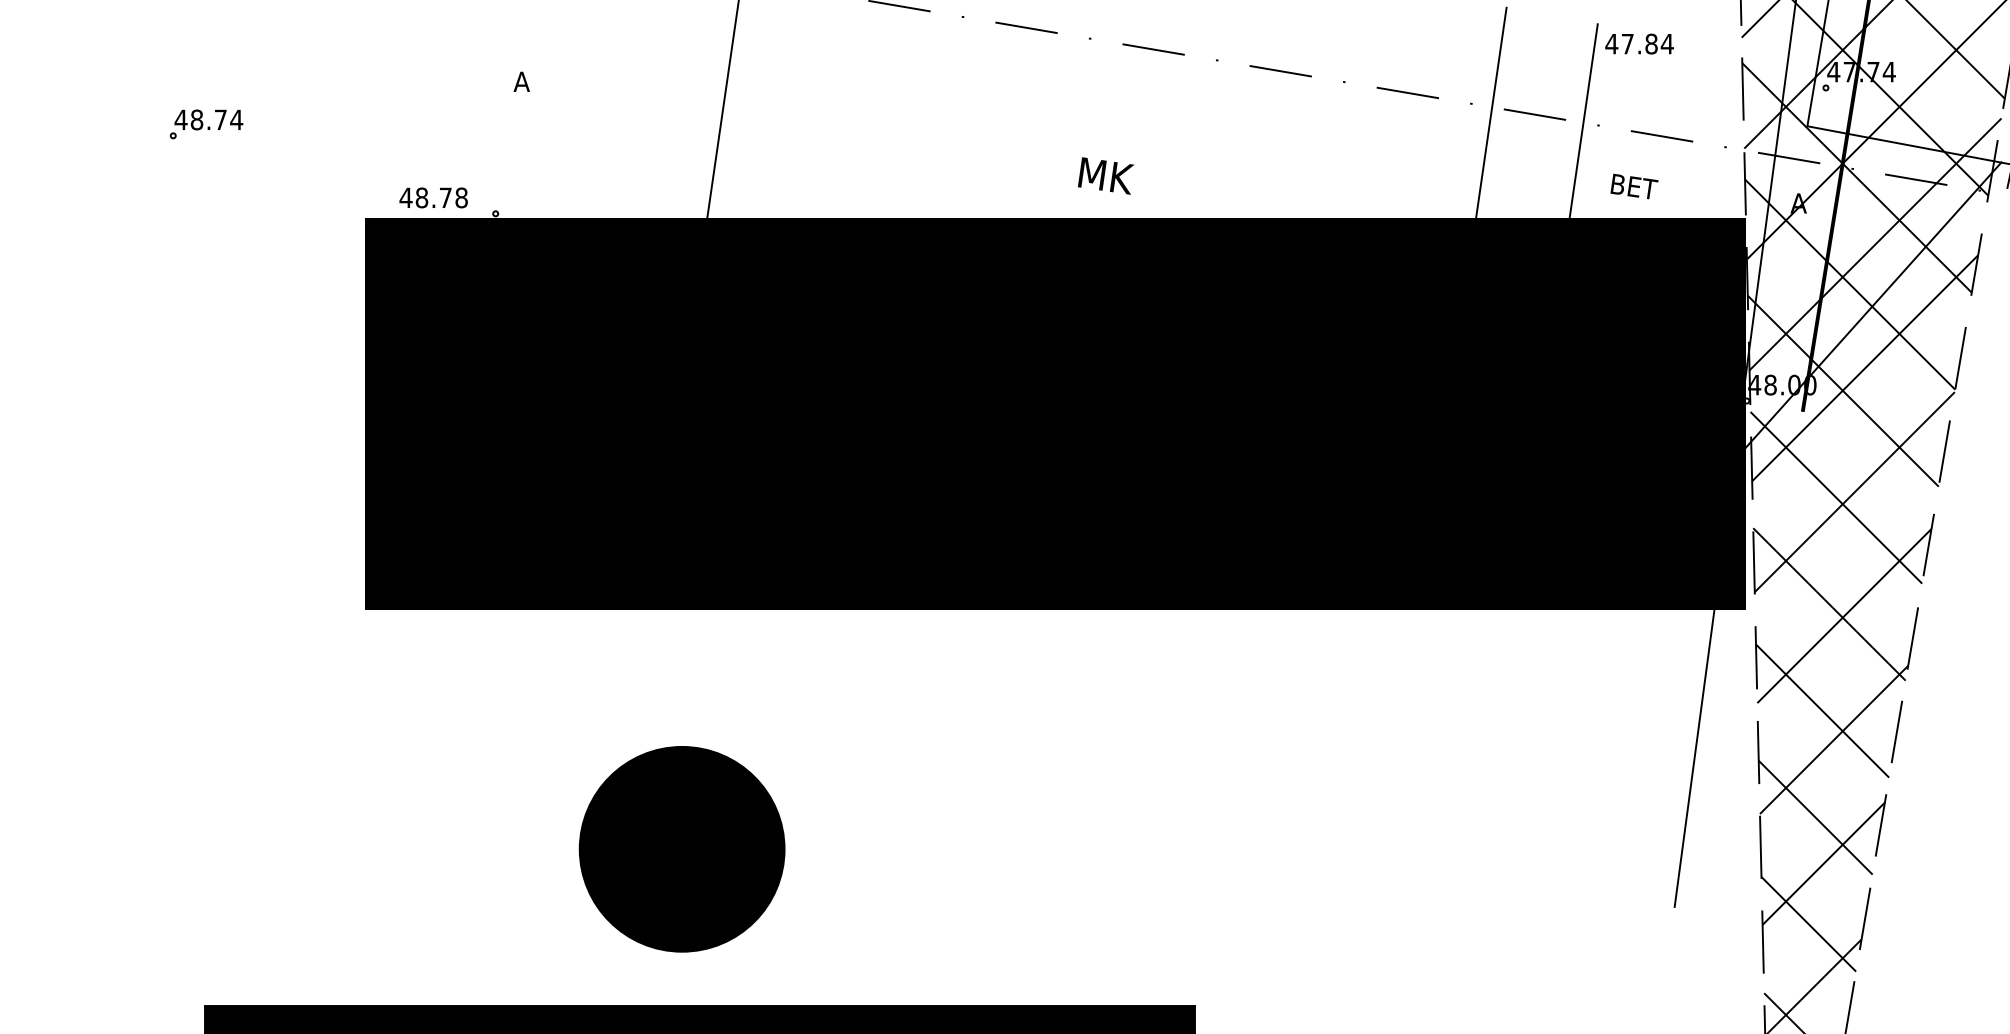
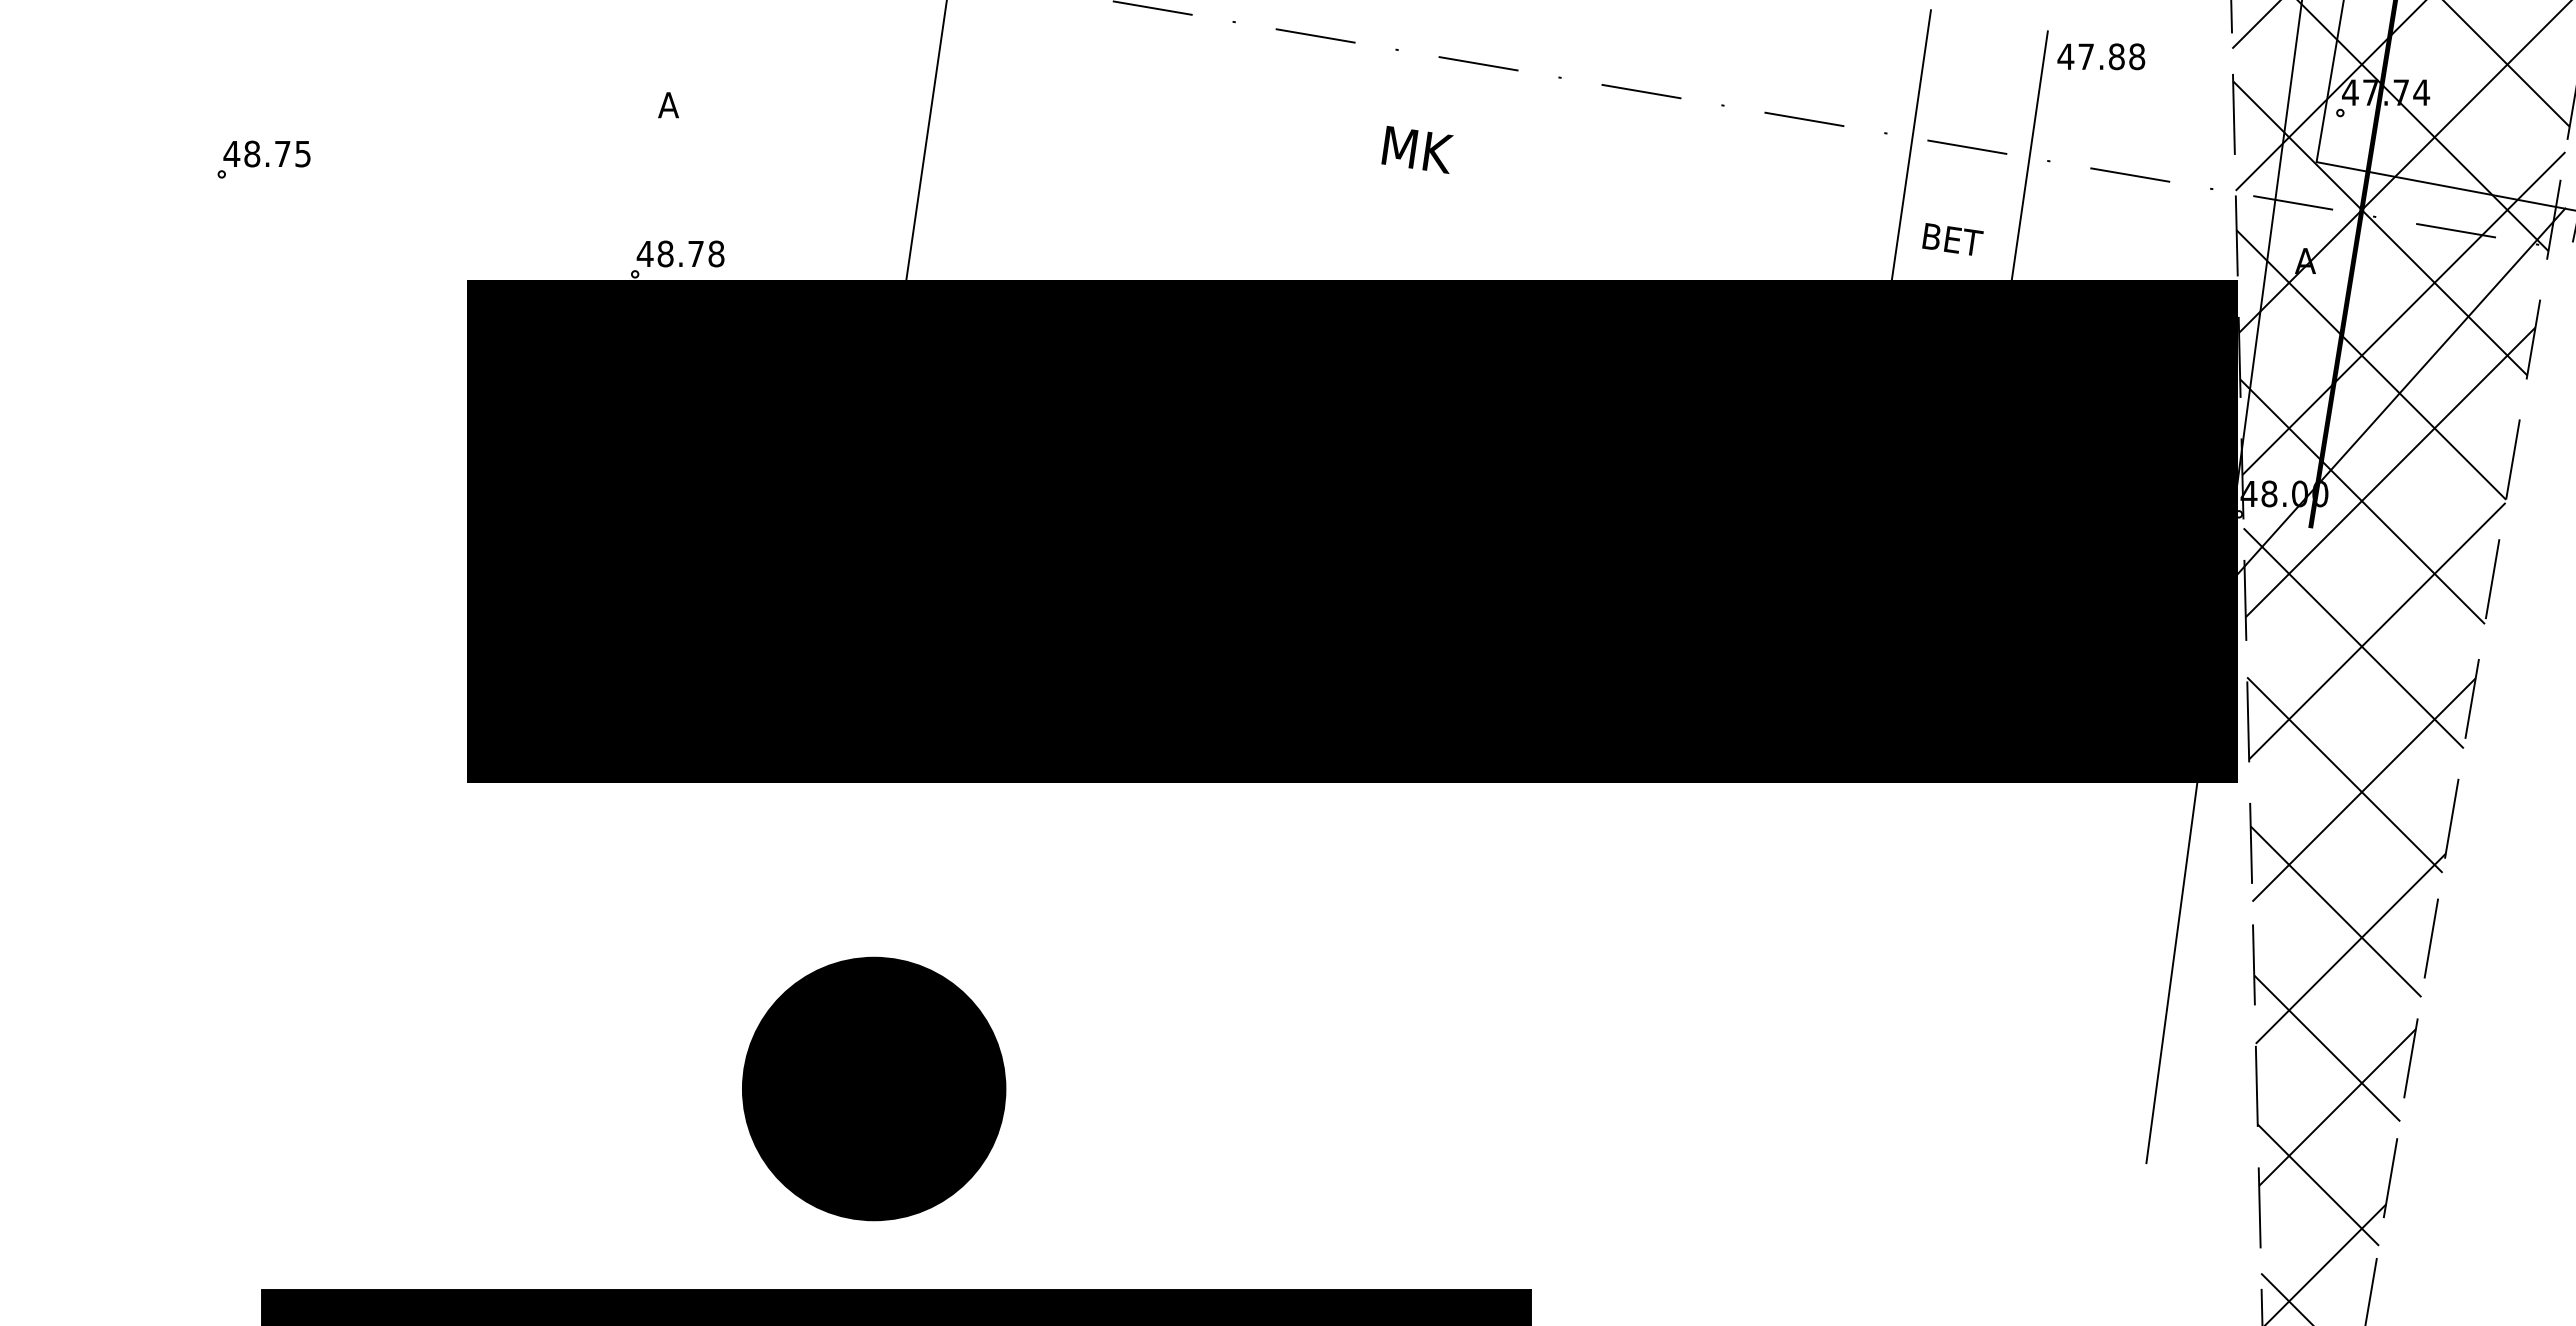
text: (1666, 43) -> (2136, 56), 47.84 -> 47.88
text: (236, 120) -> (302, 154), 48.74 -> 48.75
text: (1106, 175) -> (1417, 149), moved
text: (1634, 186) -> (1952, 239), moved
text: (433, 197) -> (680, 253), moved

